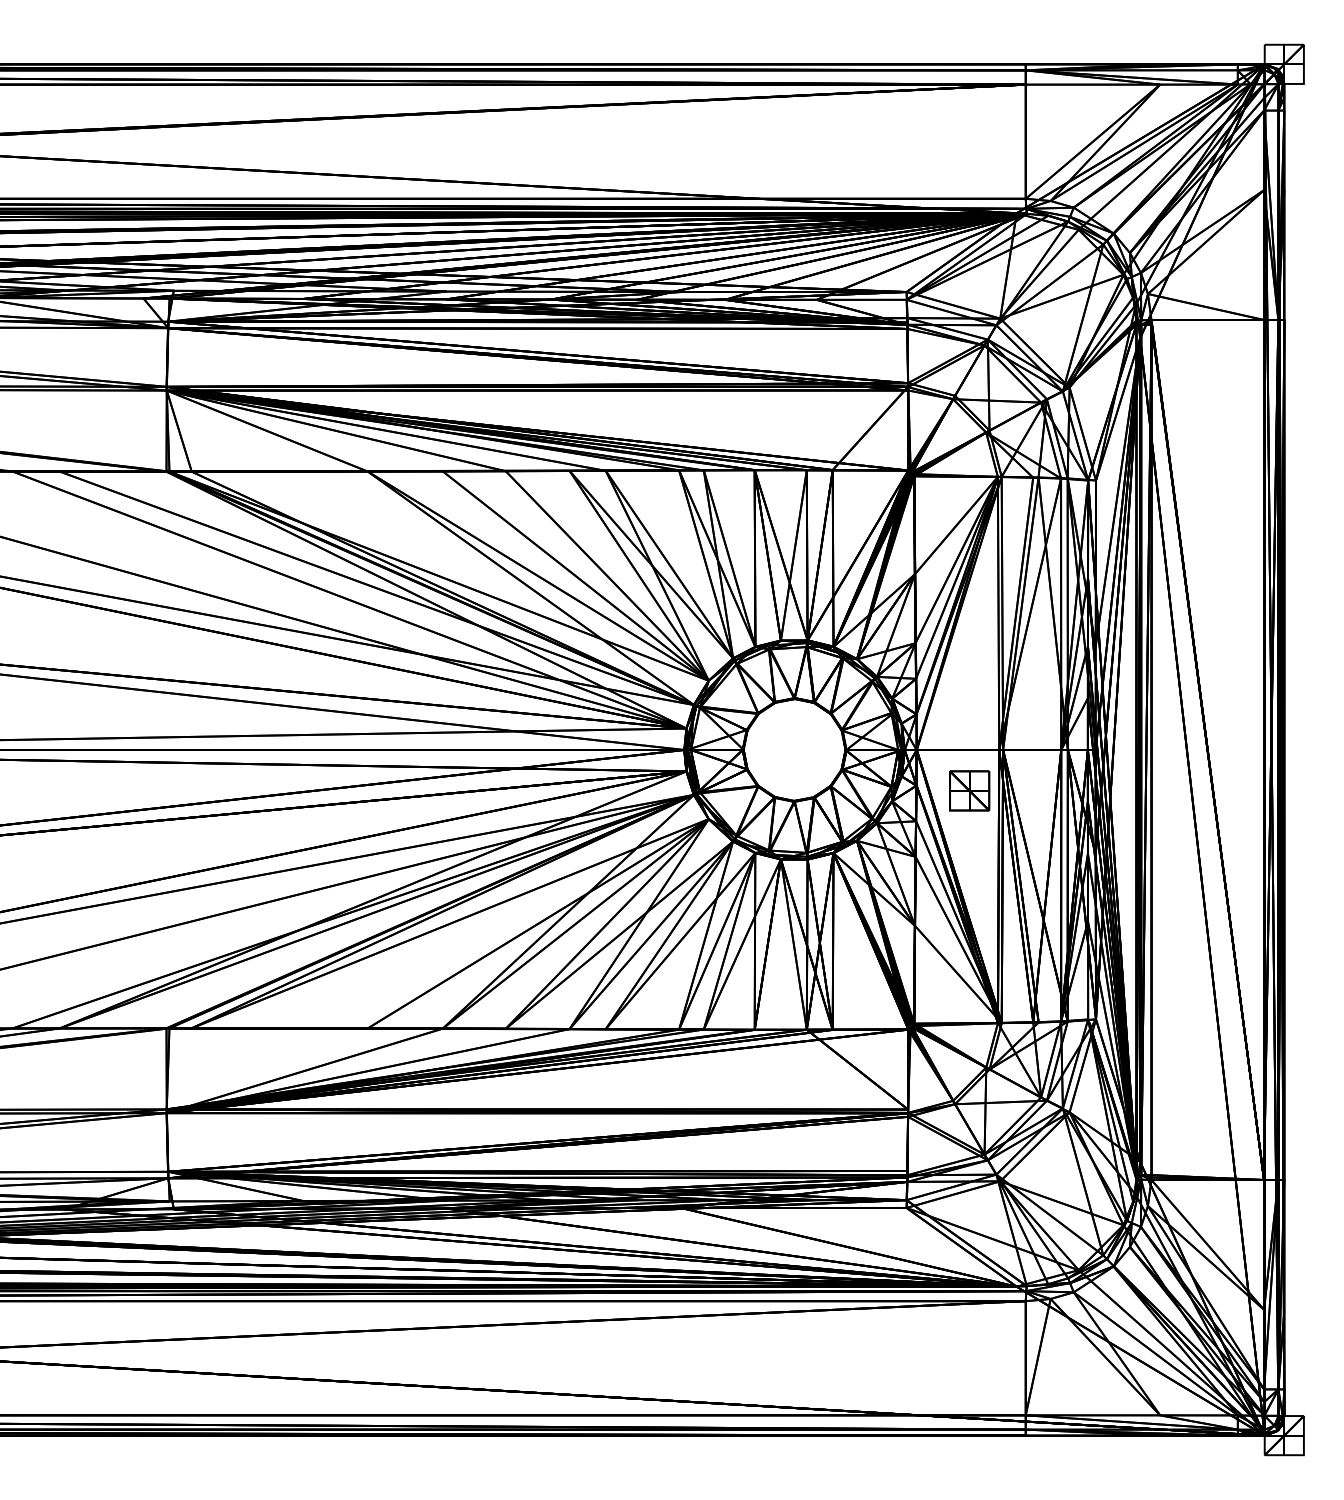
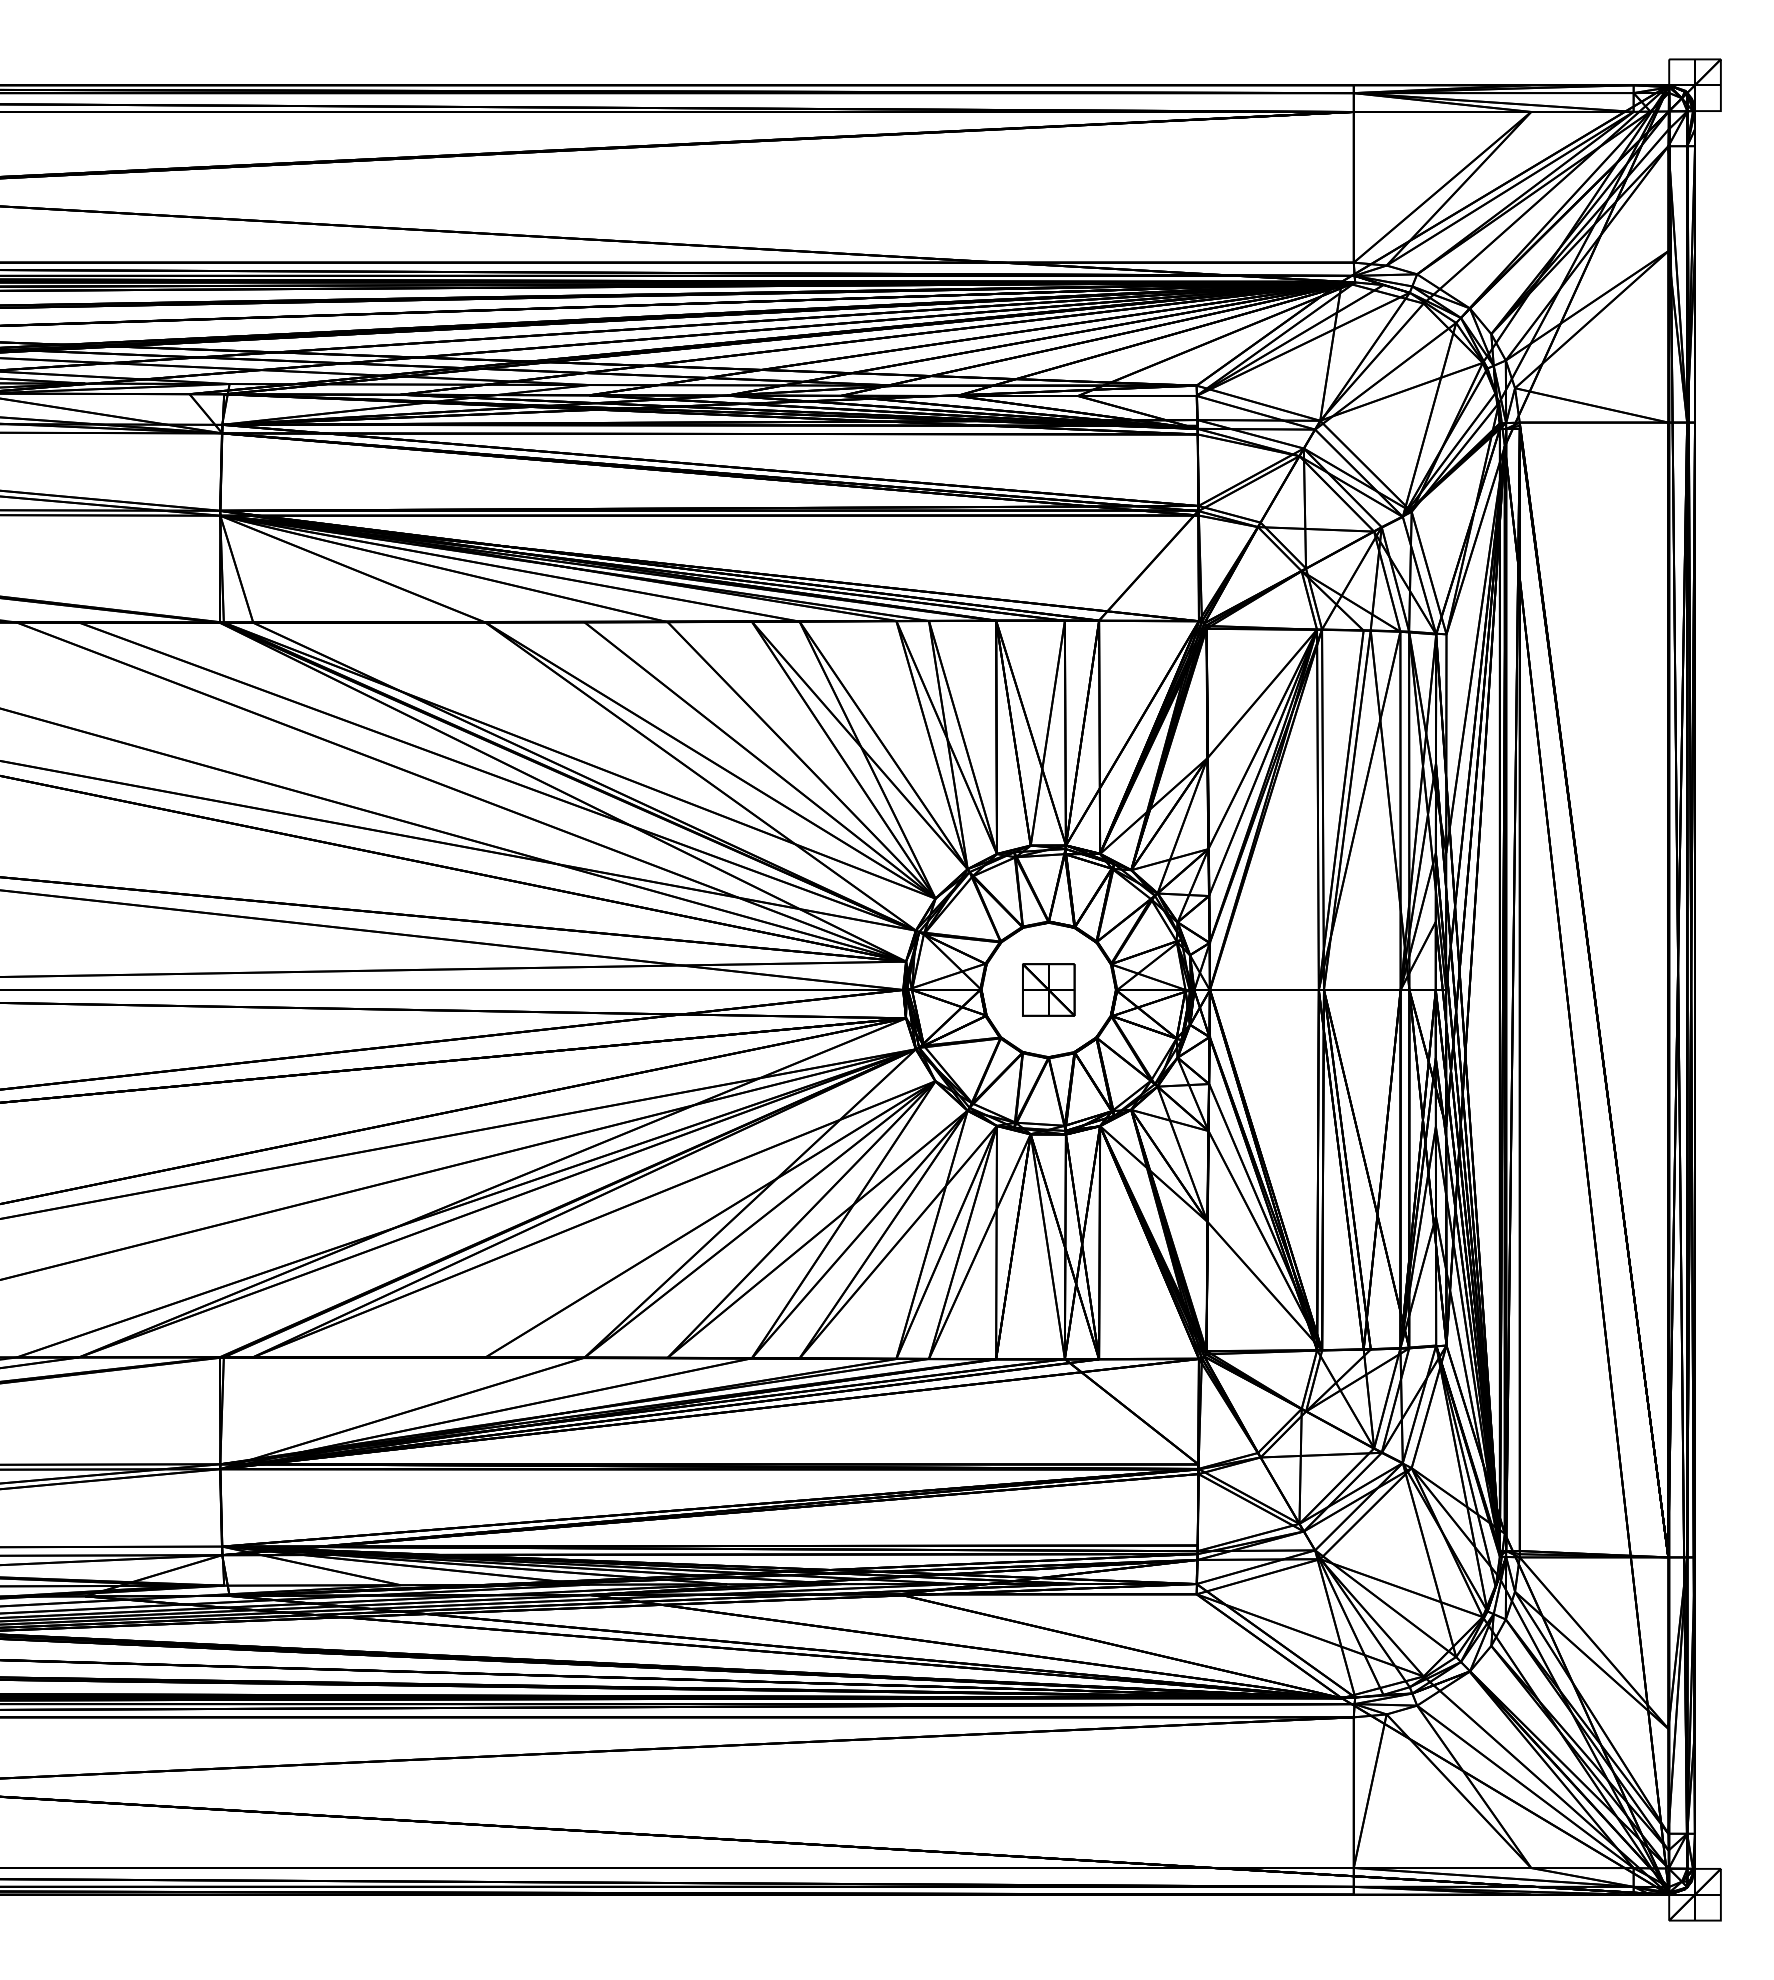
part: (969, 790) -> (1048, 989), moved

